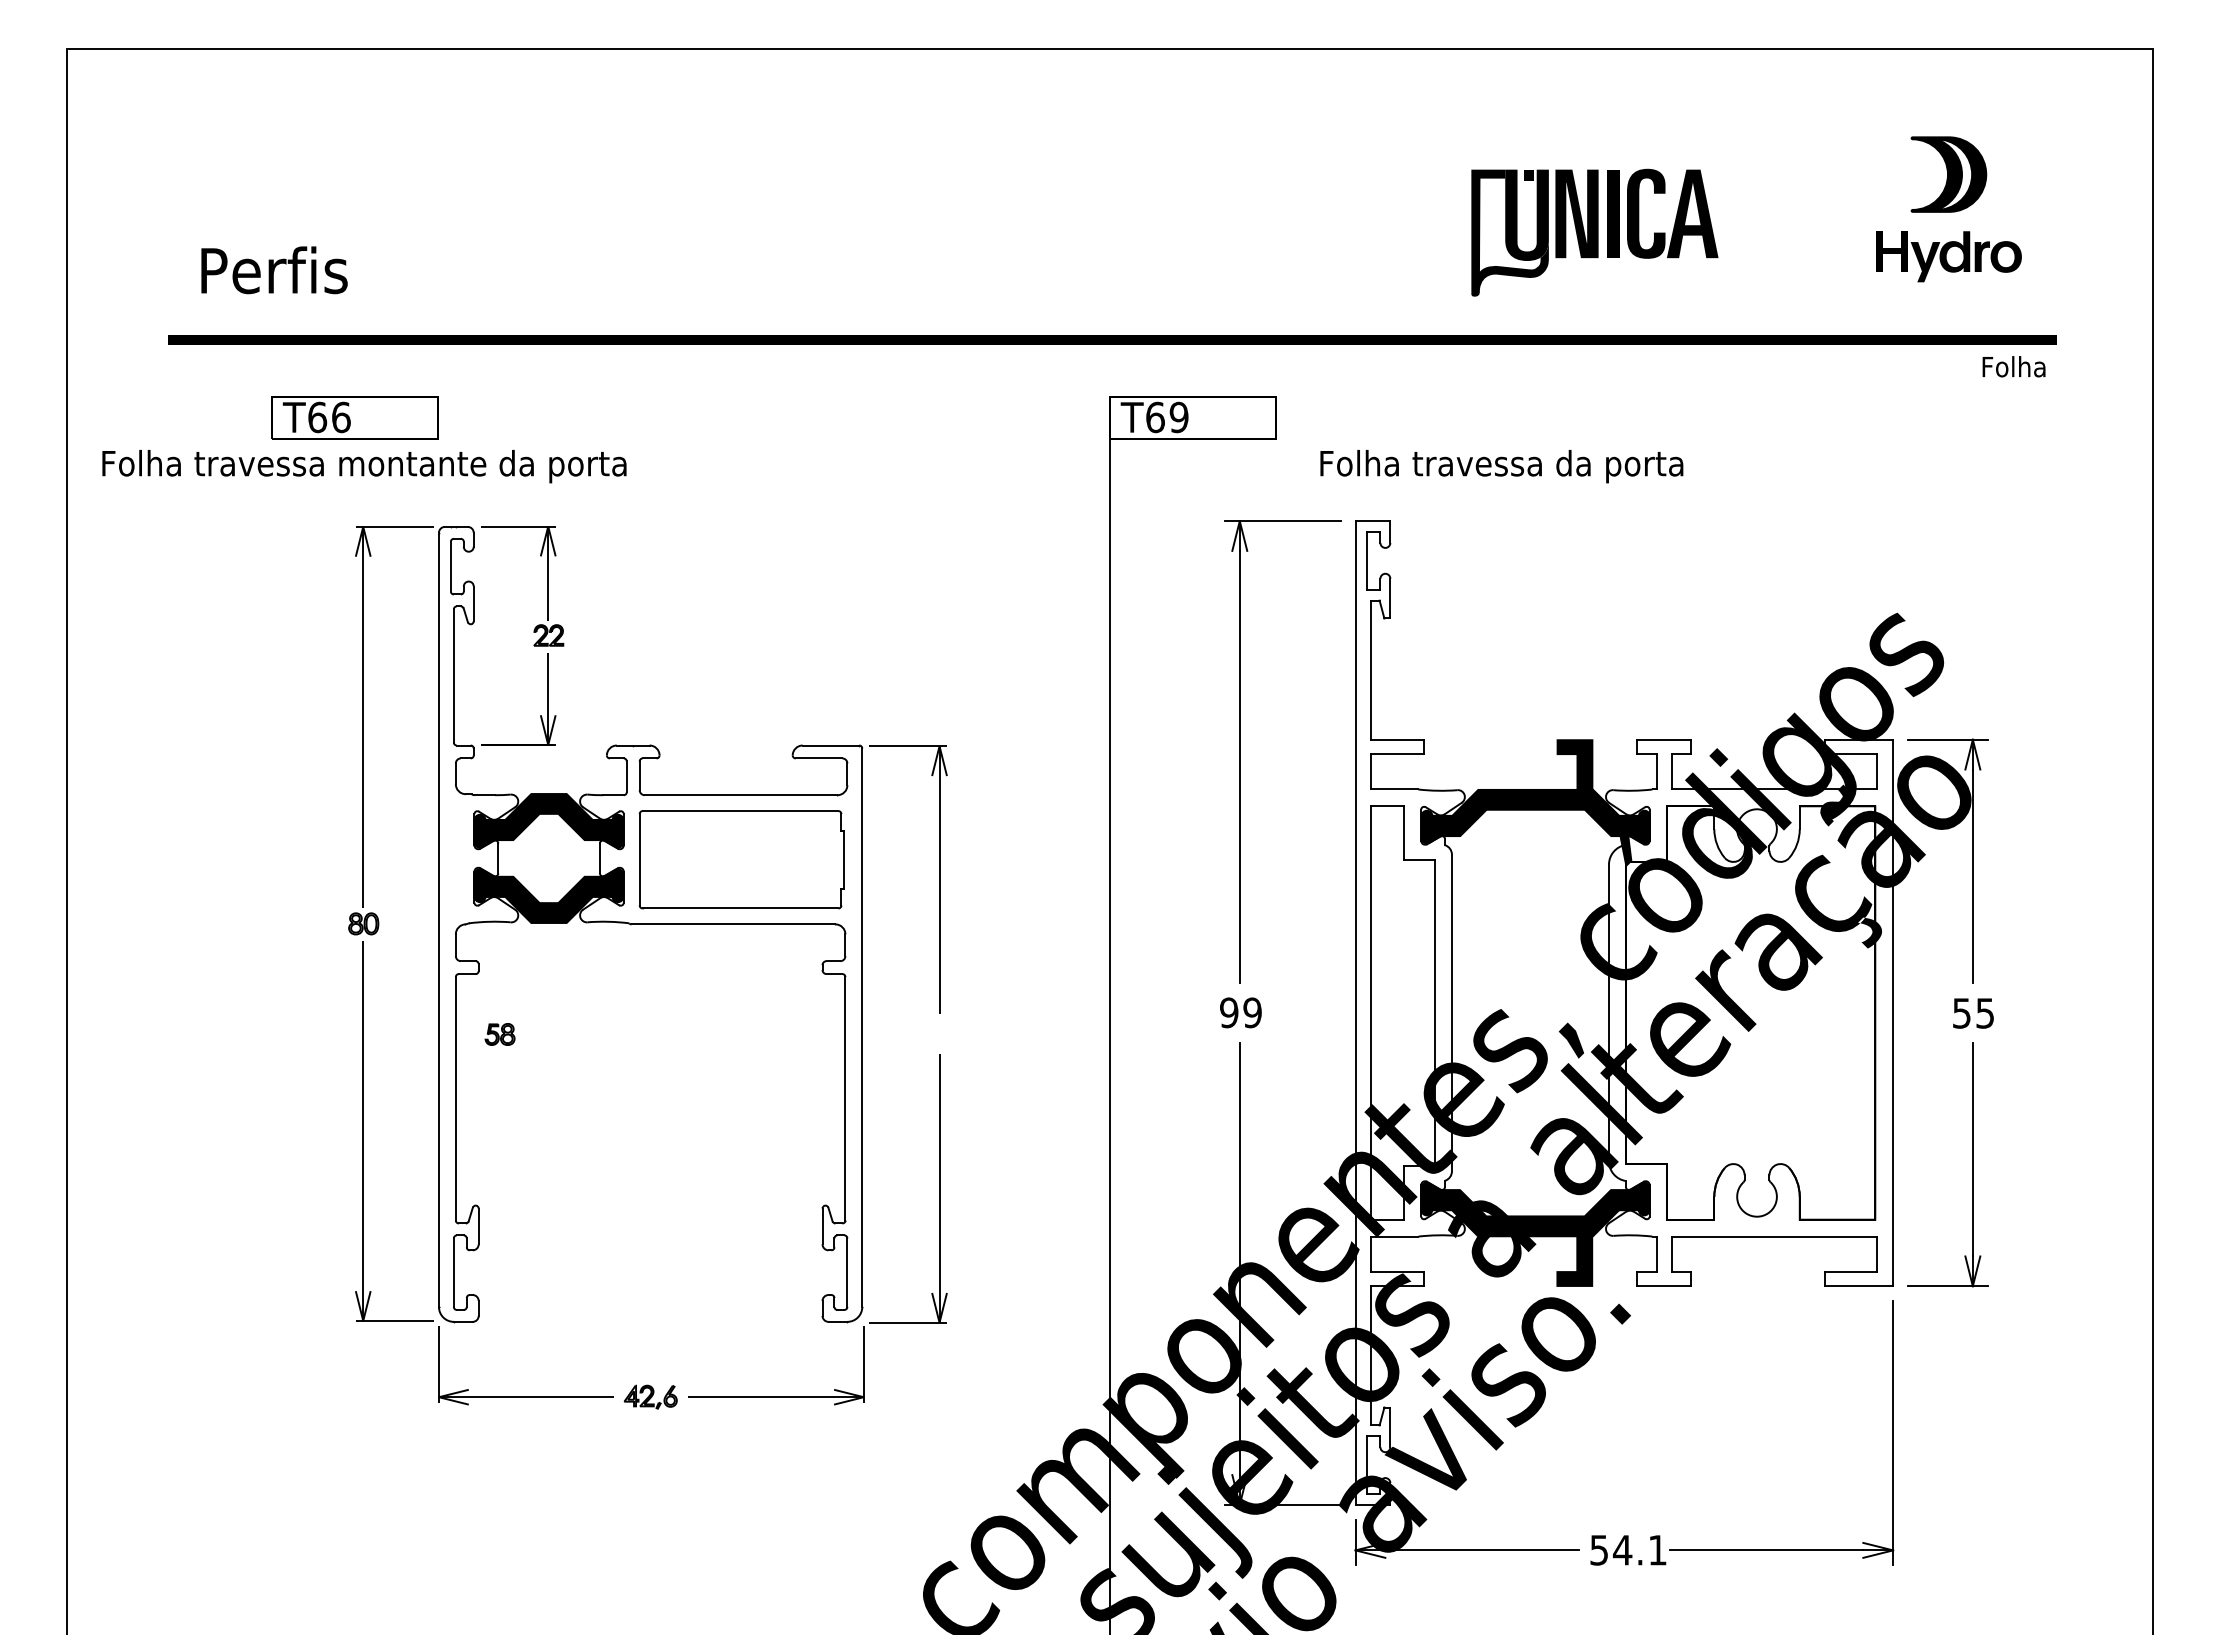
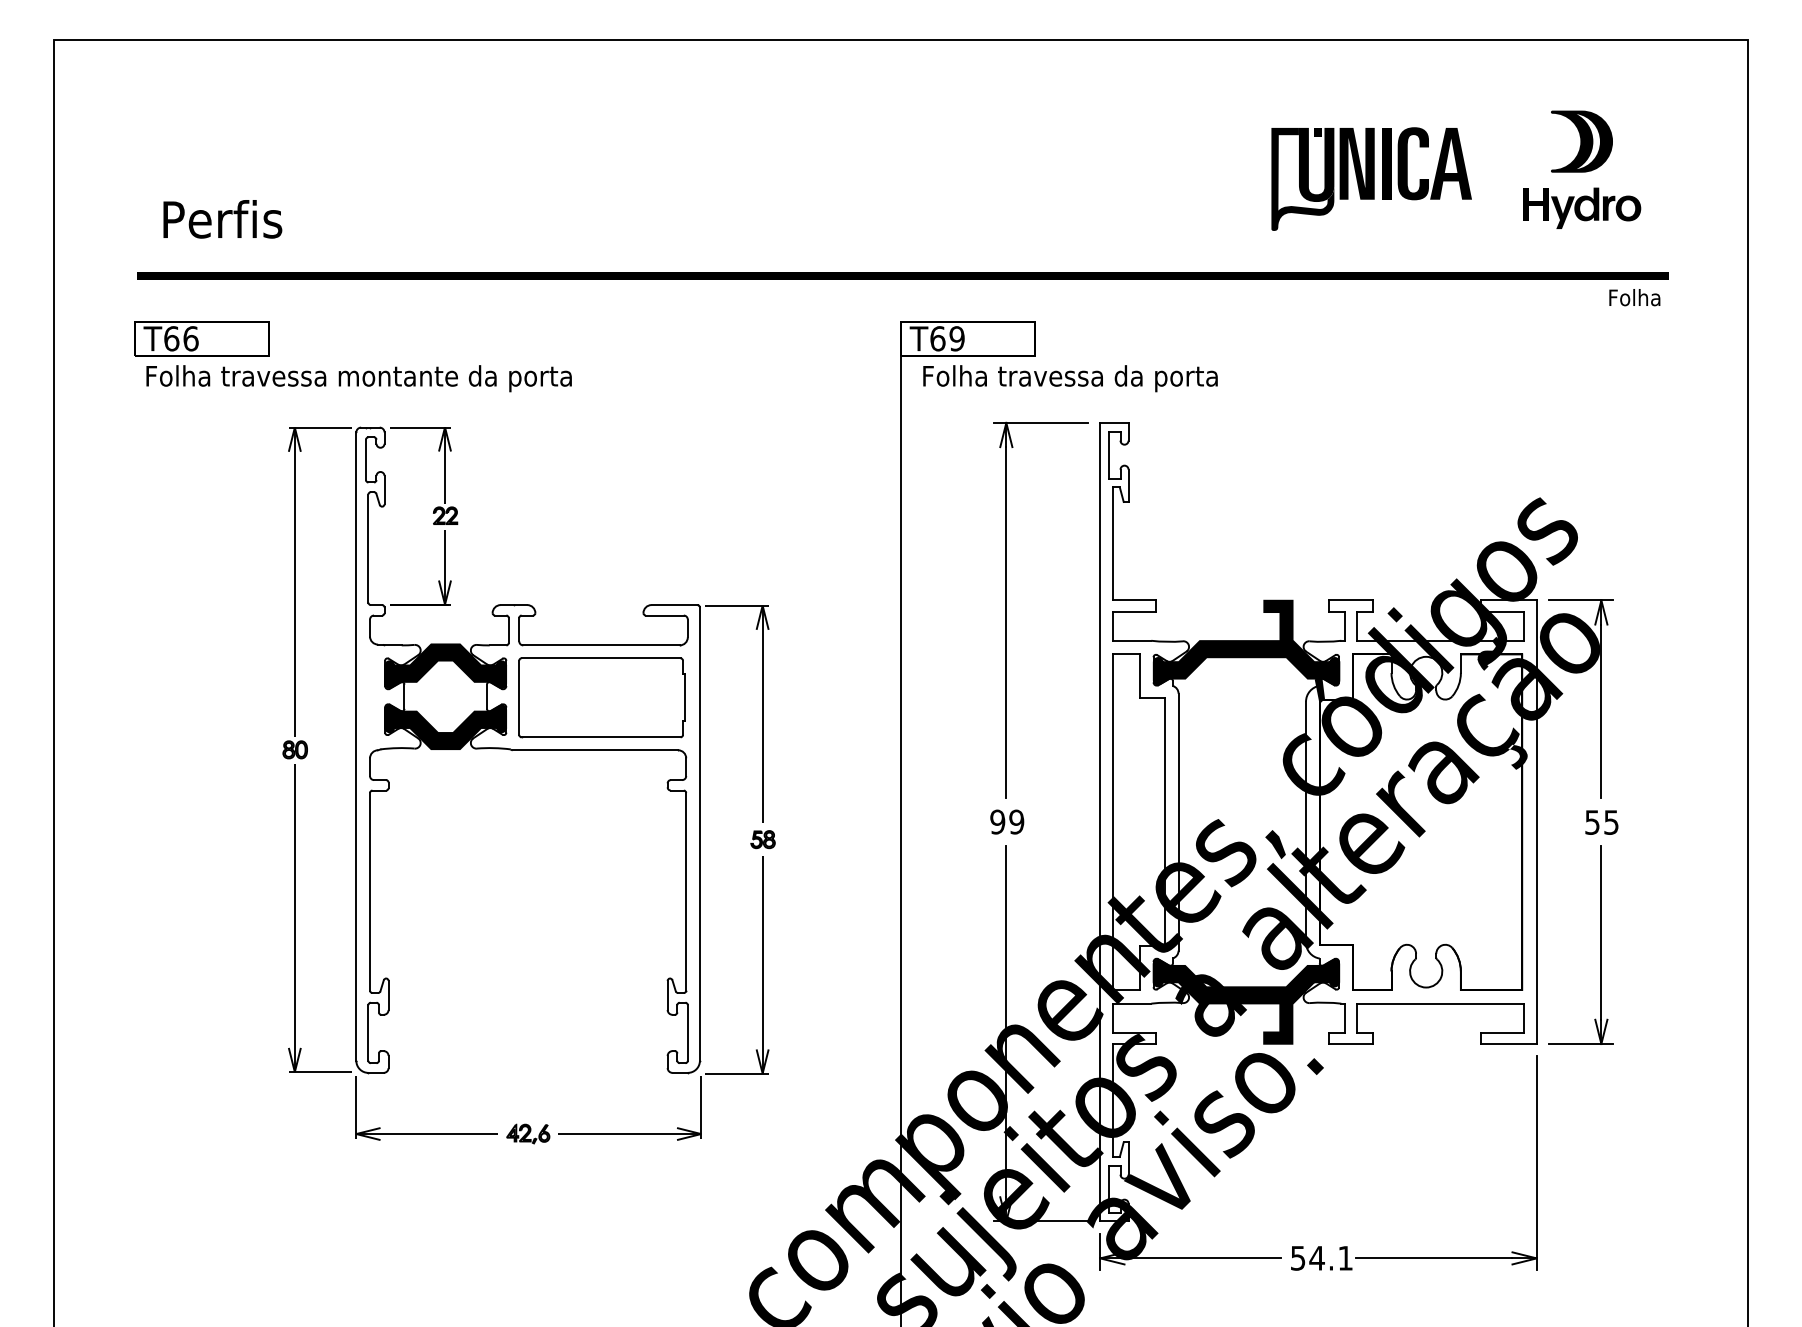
part: (1594, 232) -> (1371, 178), moved
part: (354, 417) -> (201, 338), moved
text: (364, 466) -> (359, 378), moved
text: (1501, 466) -> (1070, 378), moved
part: (499, 1034) -> (762, 839), moved

